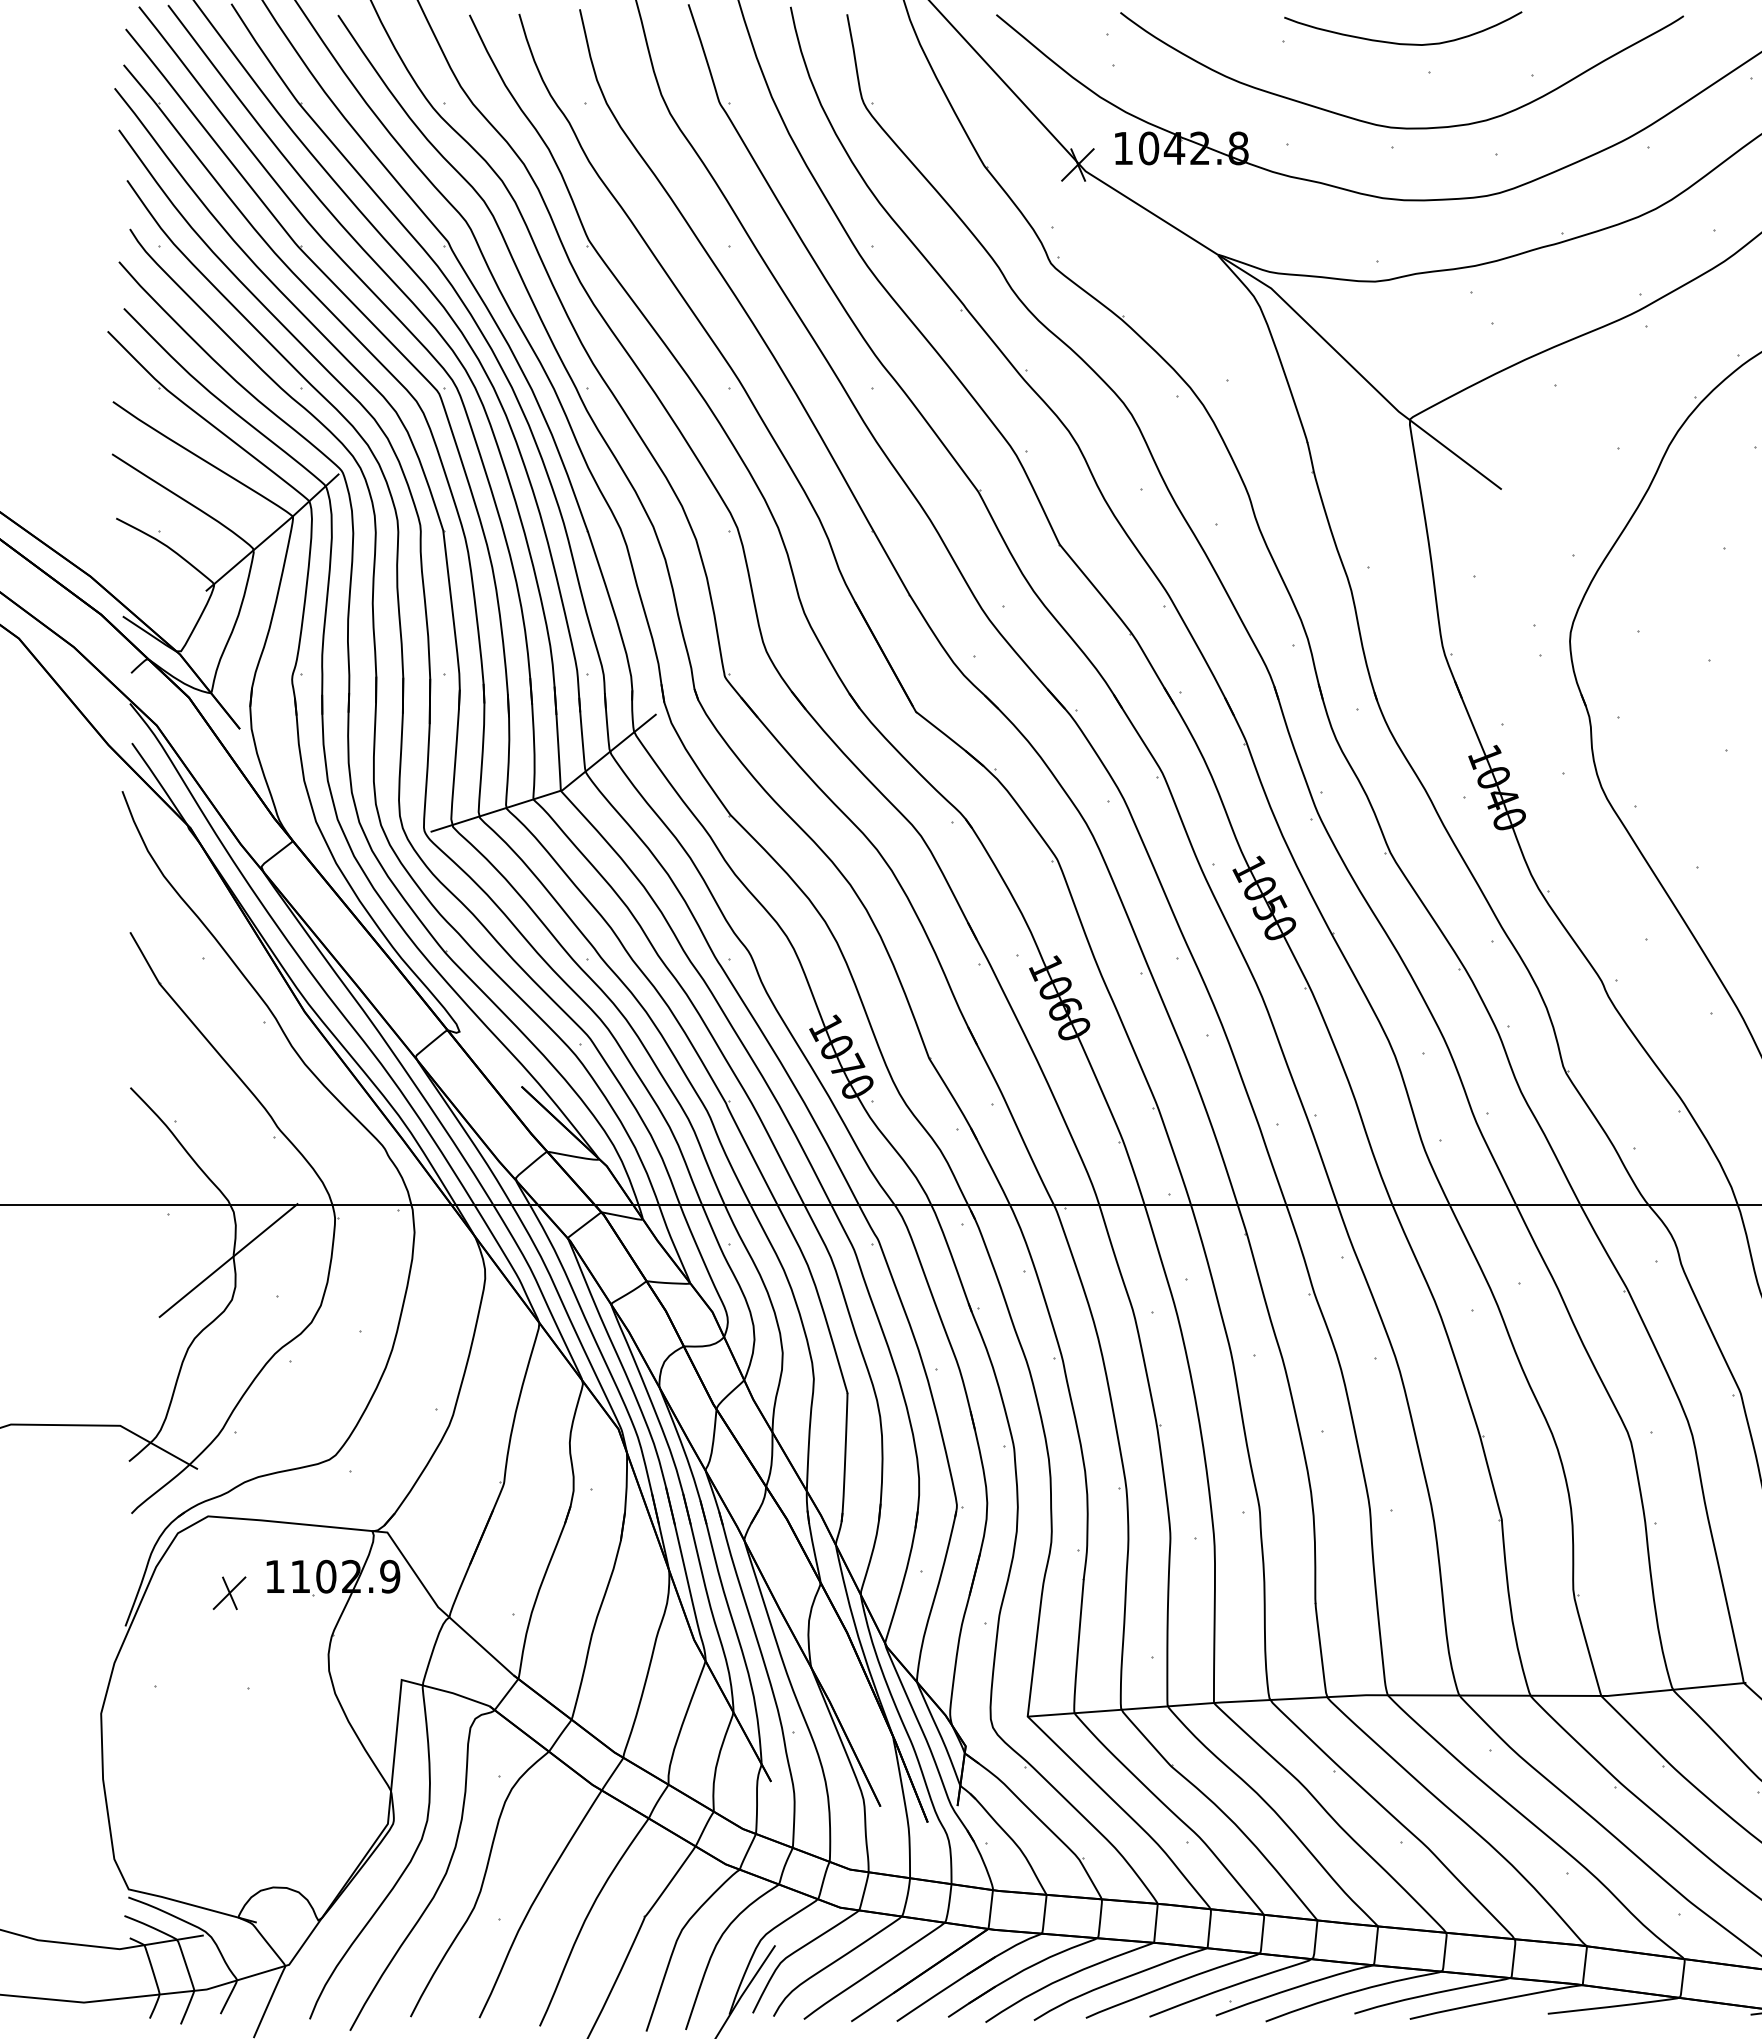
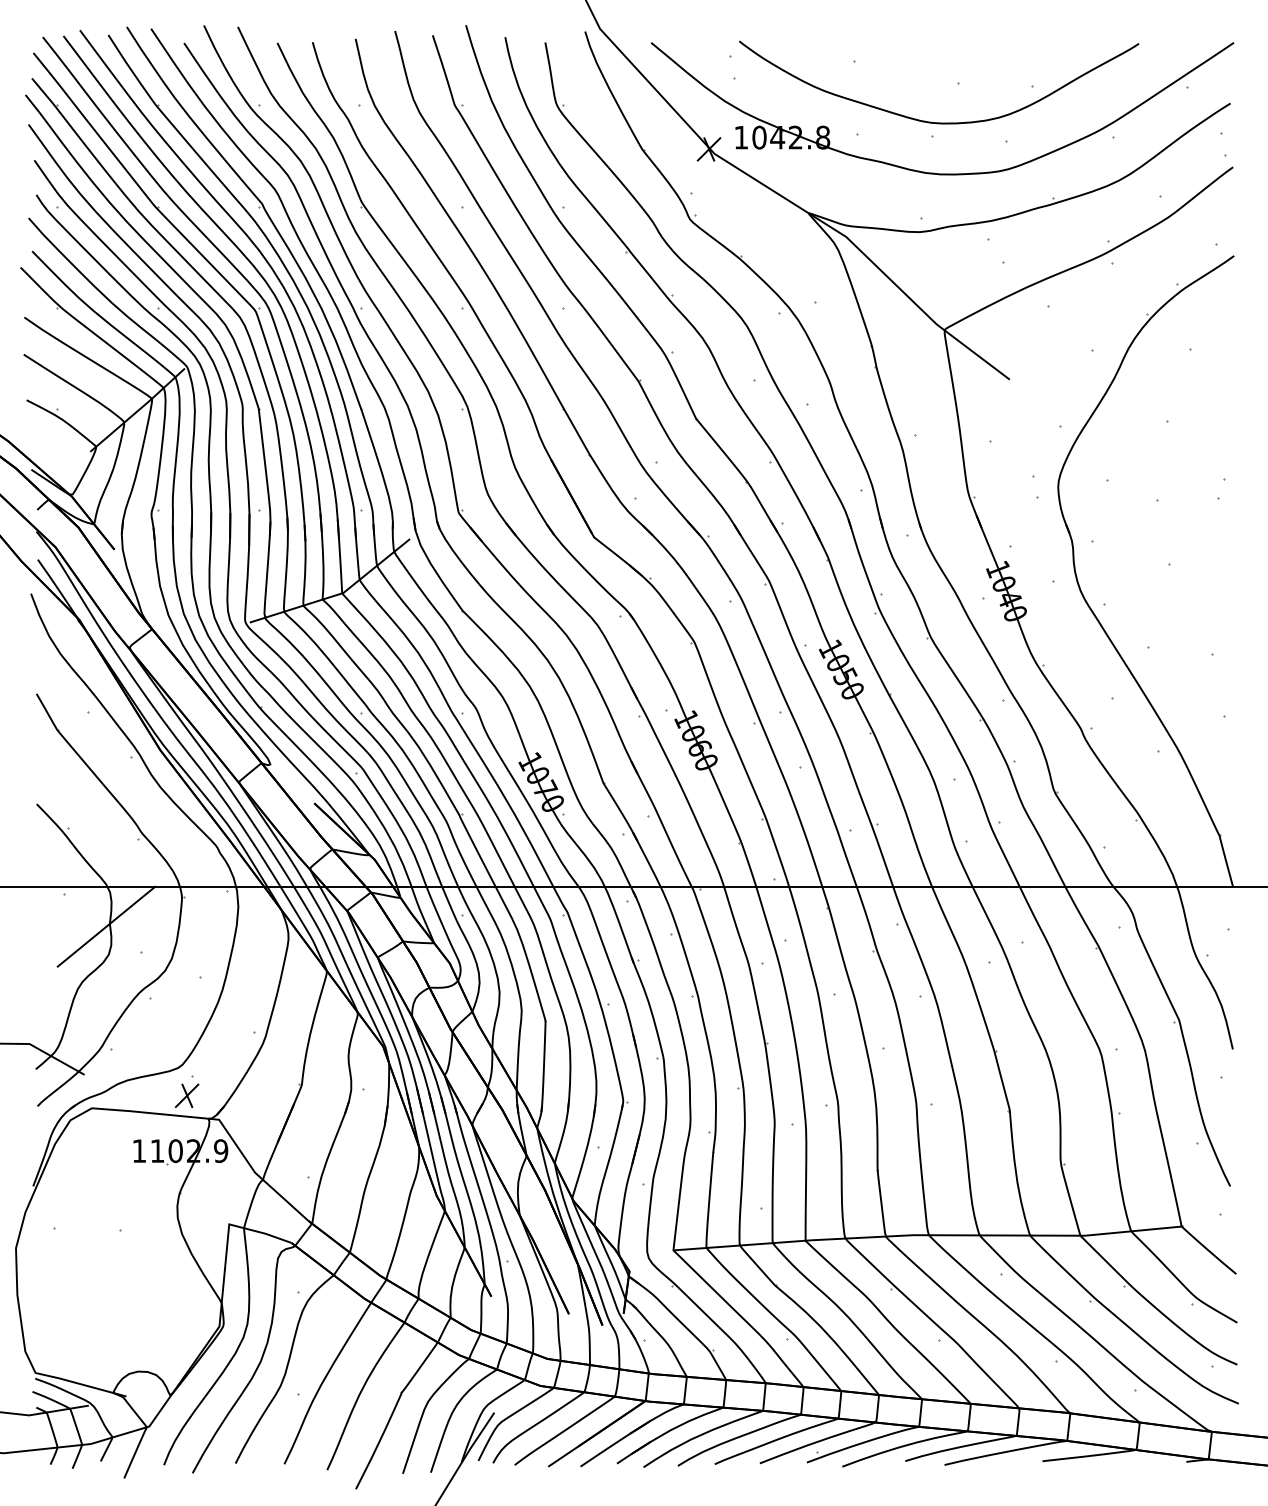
curve: (1402, 42) -> (939, 62), removed
part: (230, 1592) -> (187, 1095), moved

